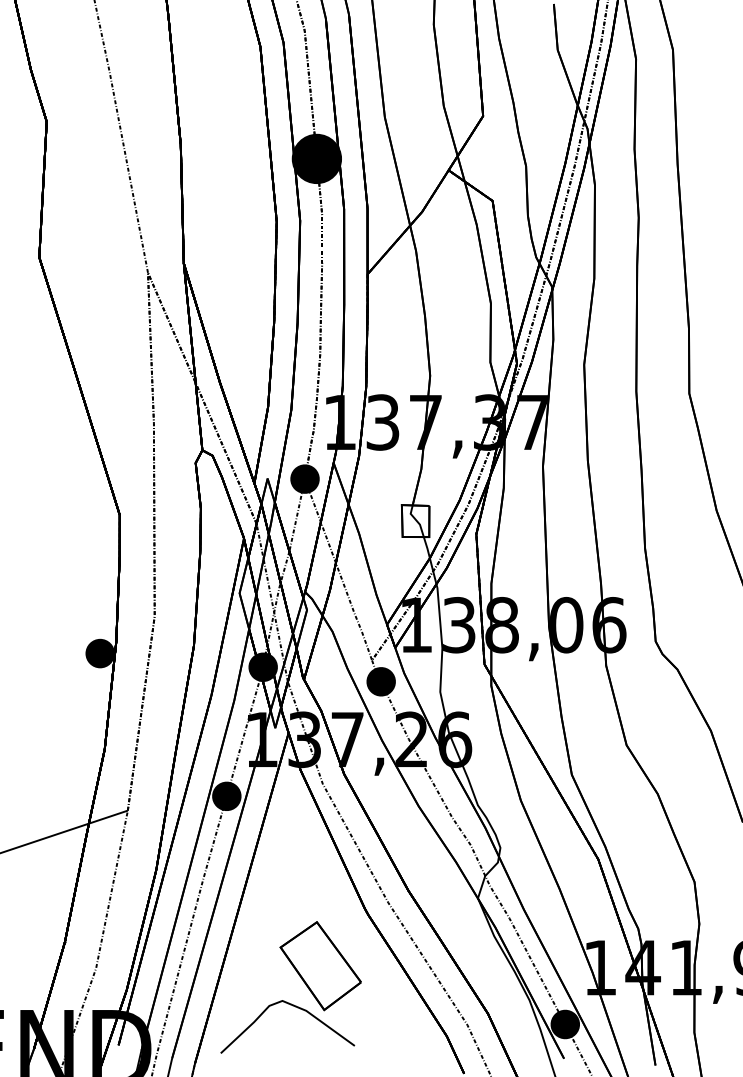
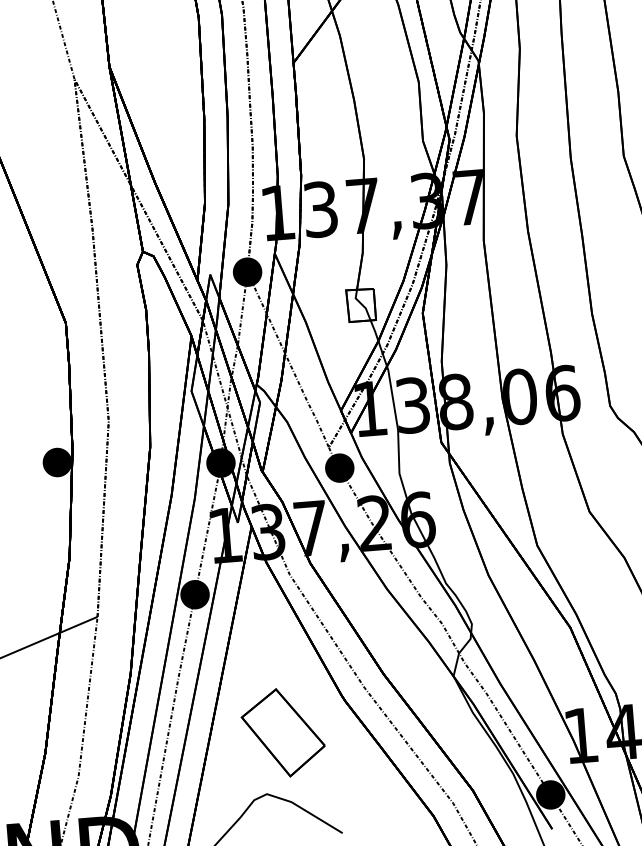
part: (320, 966) -> (283, 733), moved

